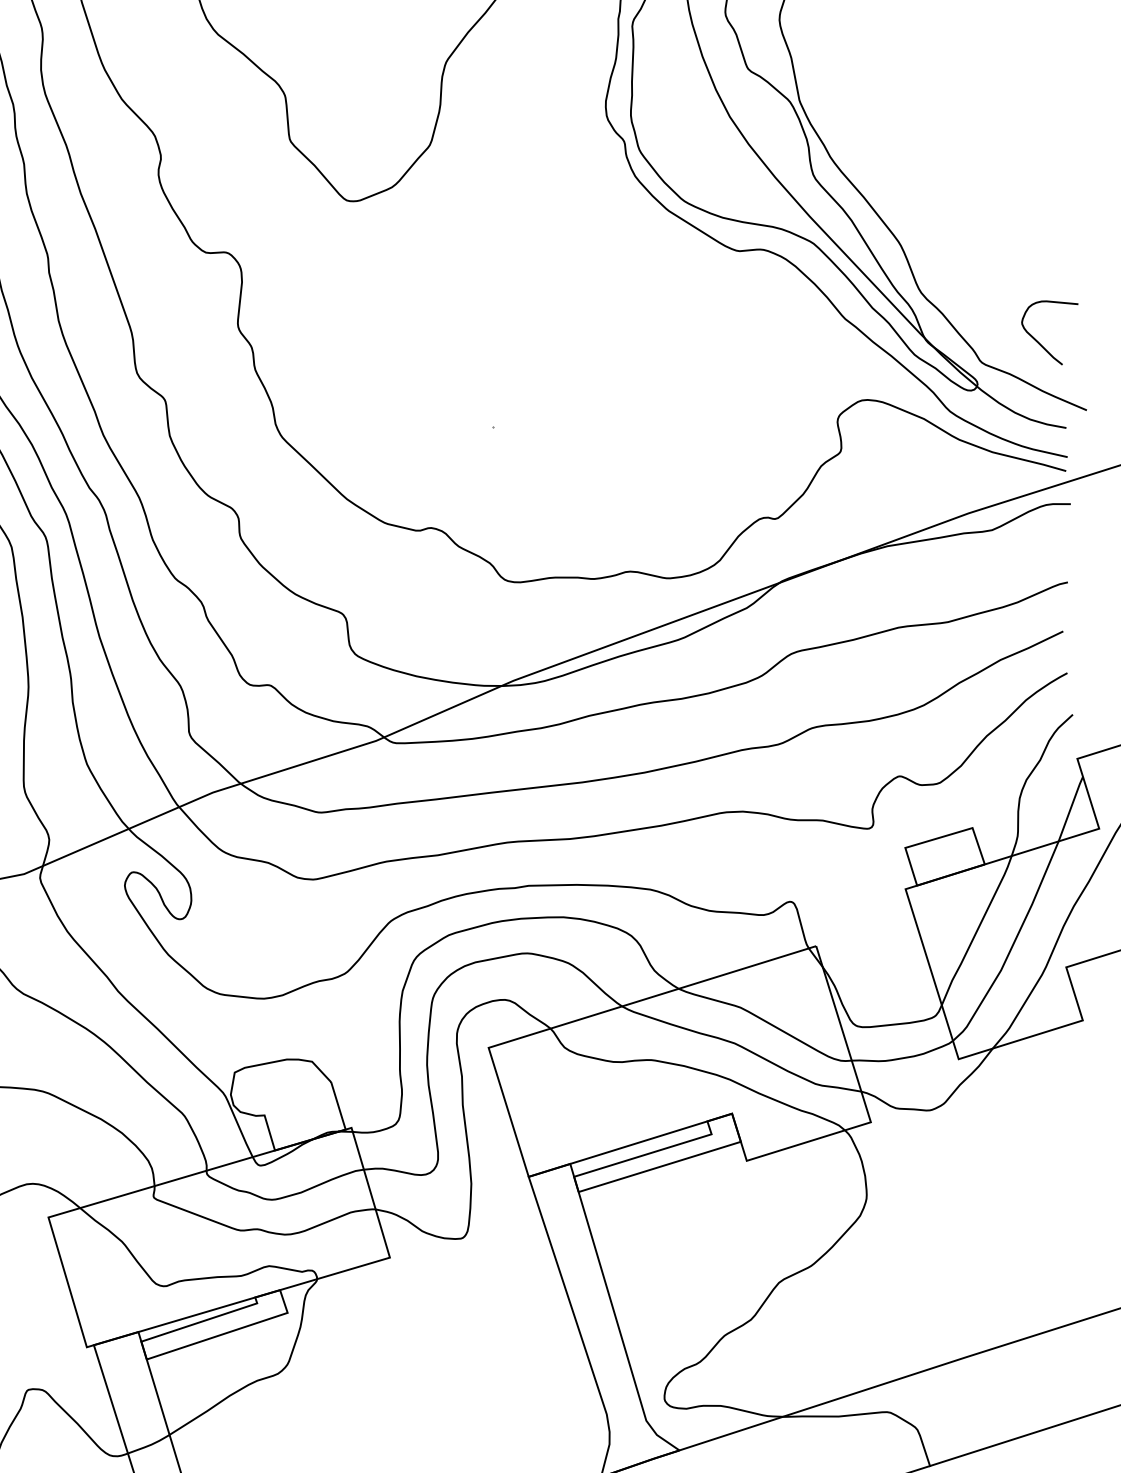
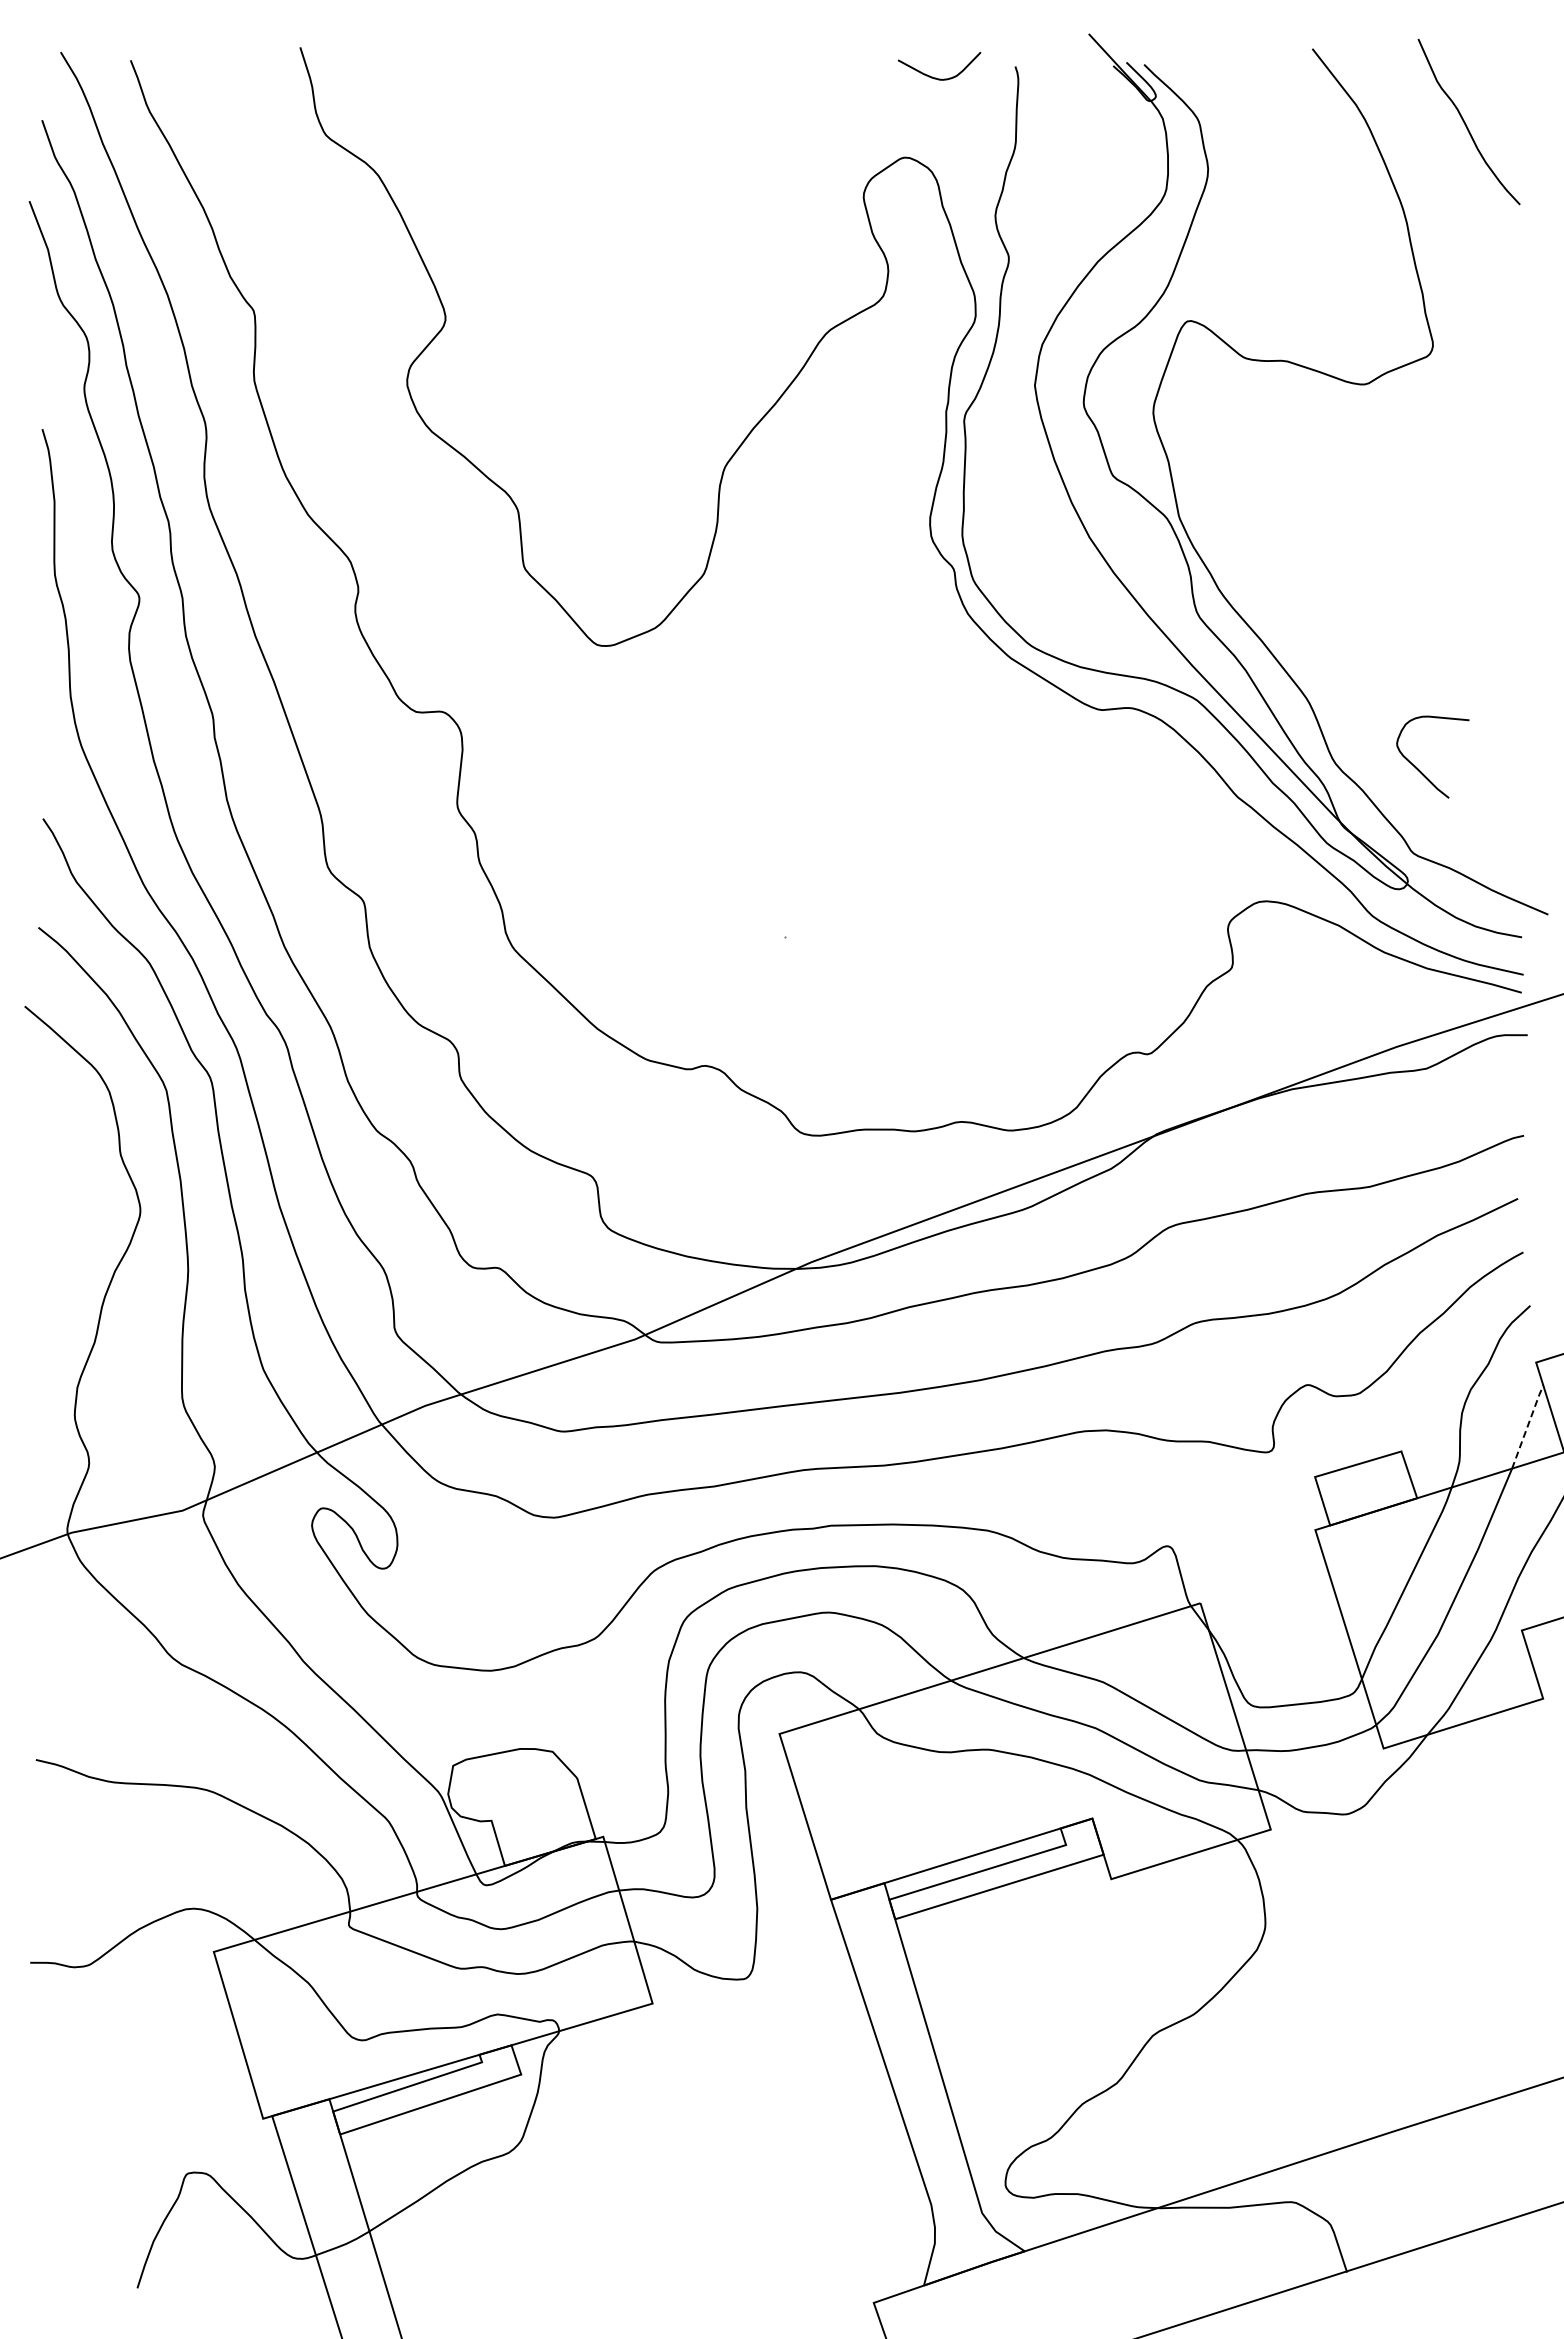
curve: (1039, 342) -> (1419, 769), moved
line: (1070, 808) -> (1527, 1426), solid -> dashed

